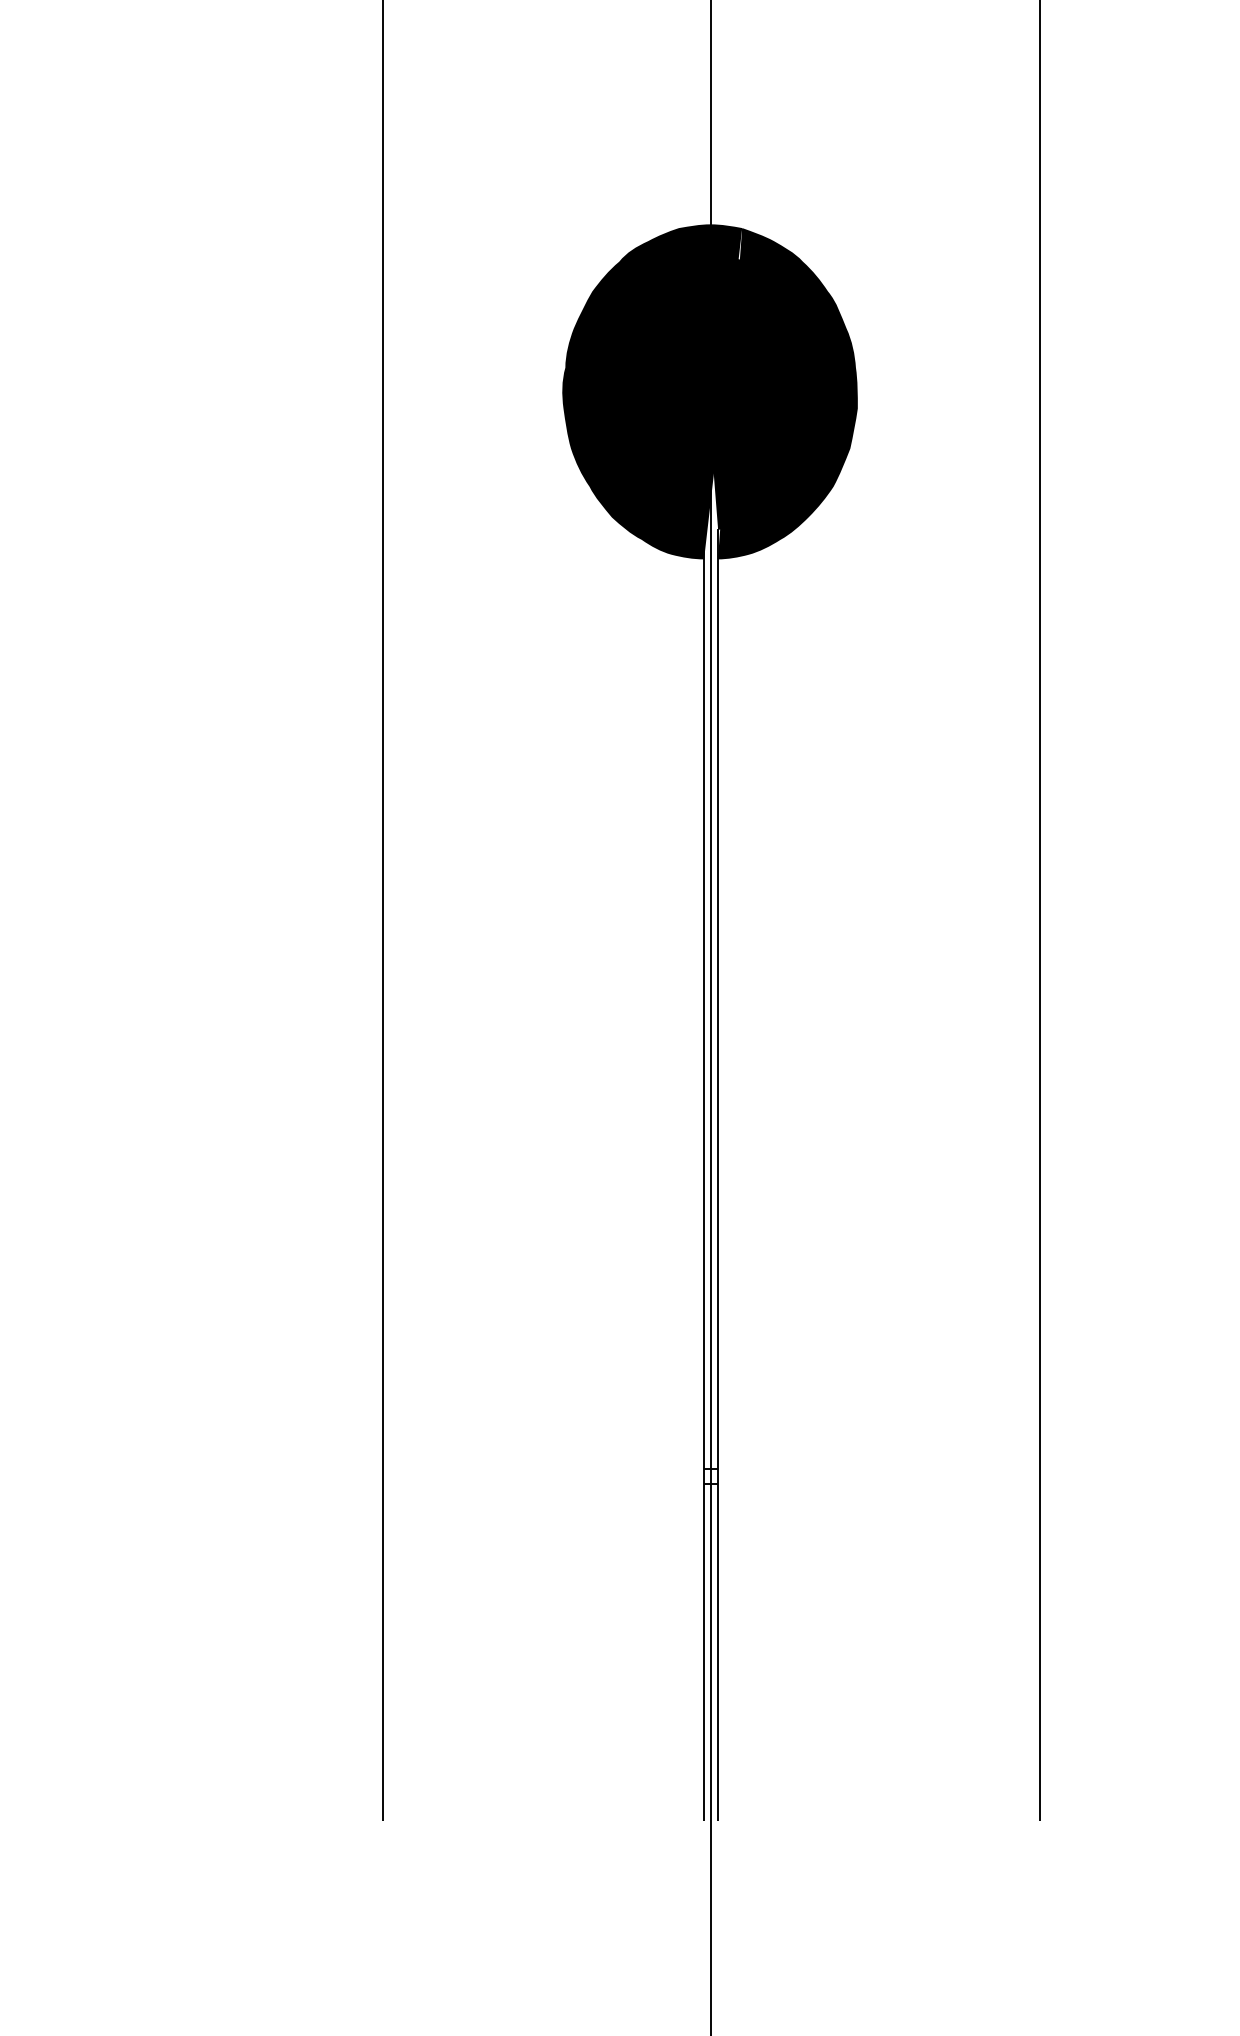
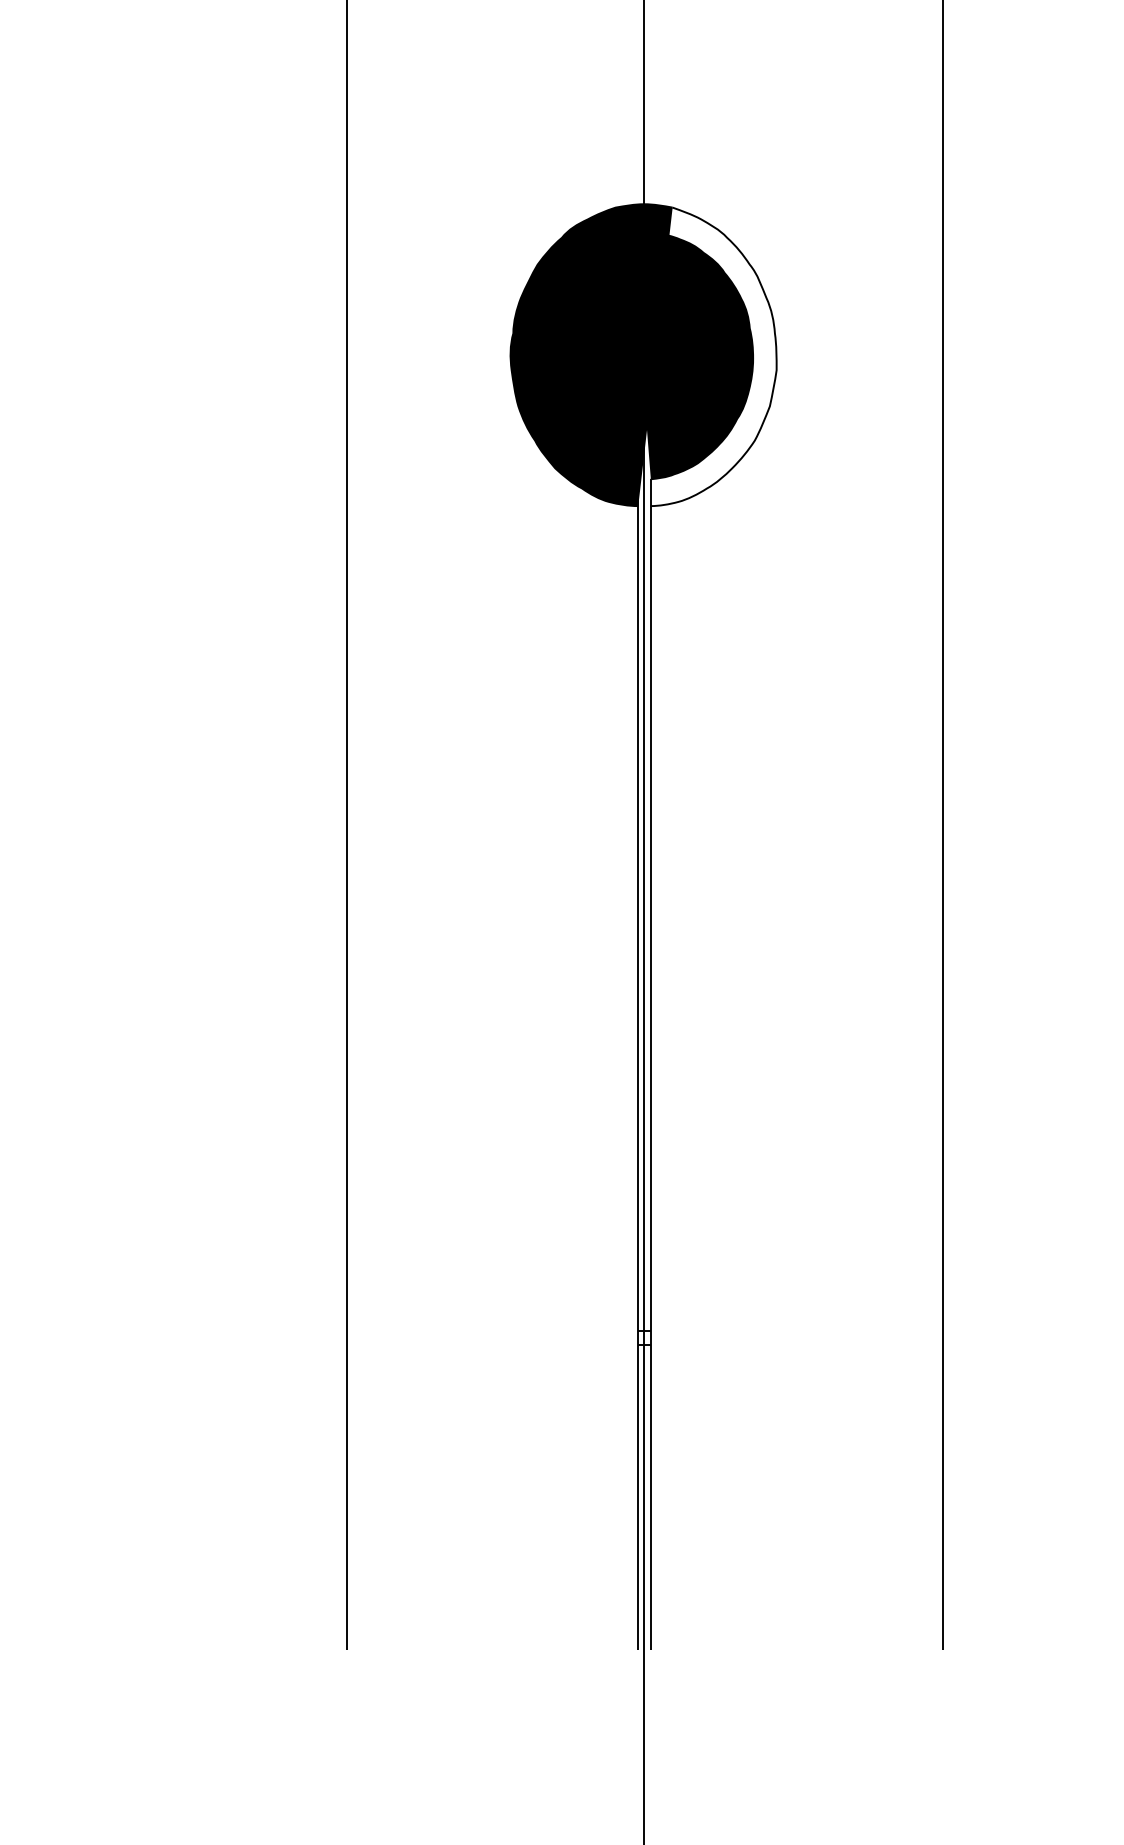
fill: (787, 393) -> (713, 356), removed

